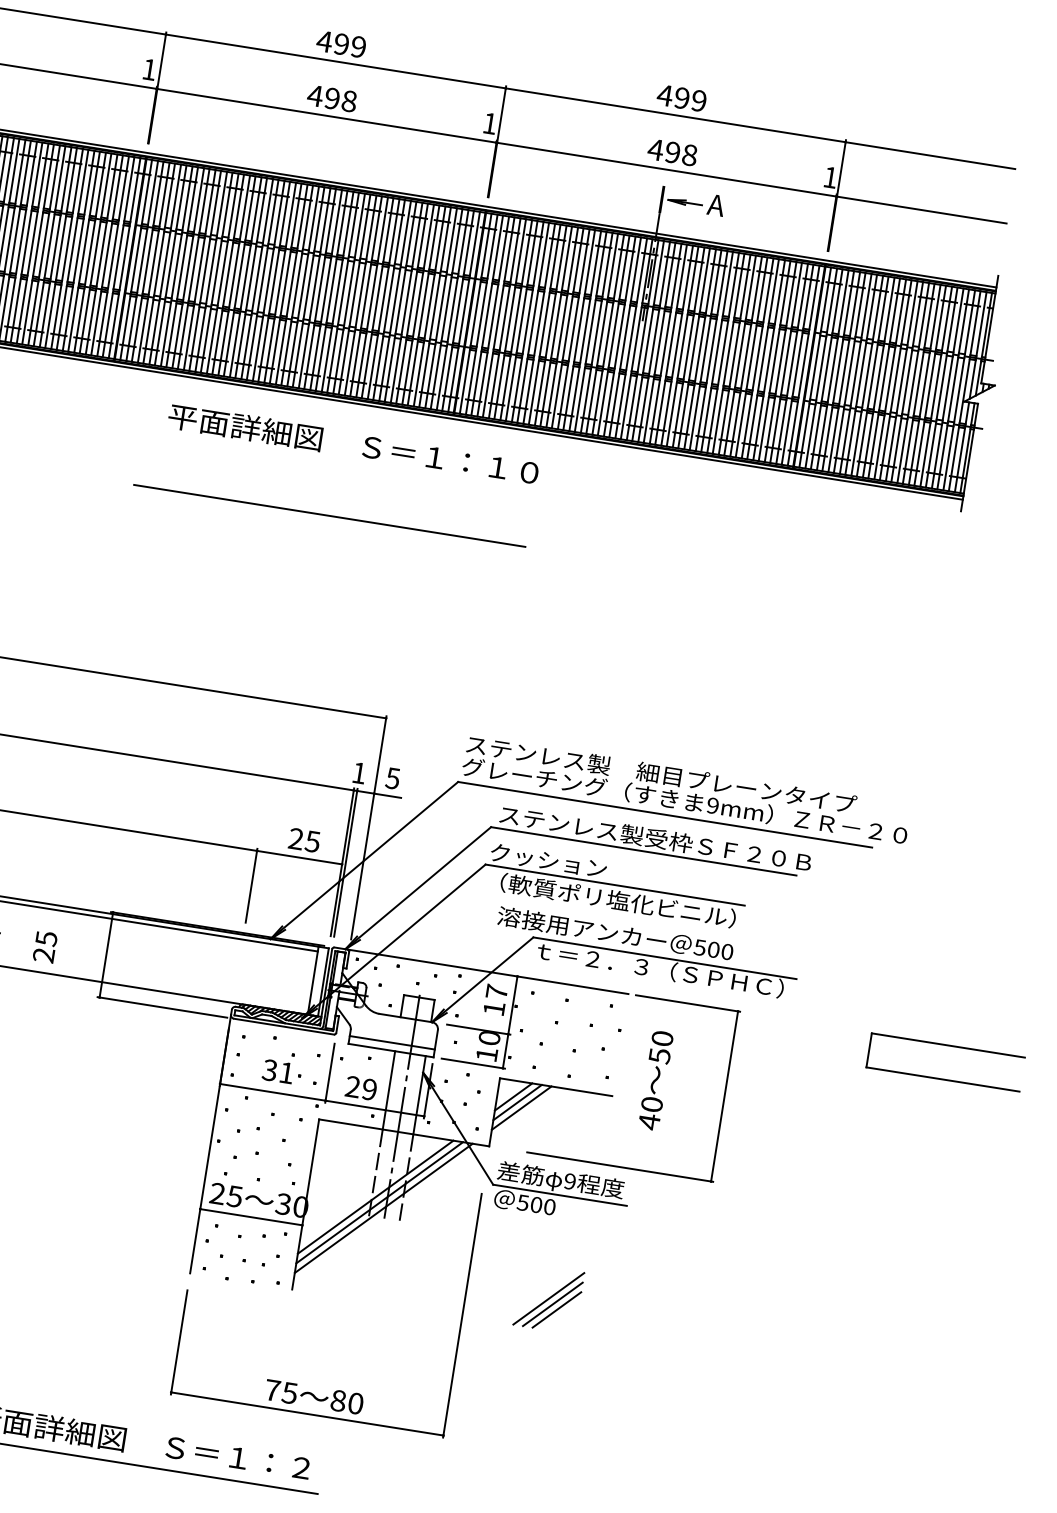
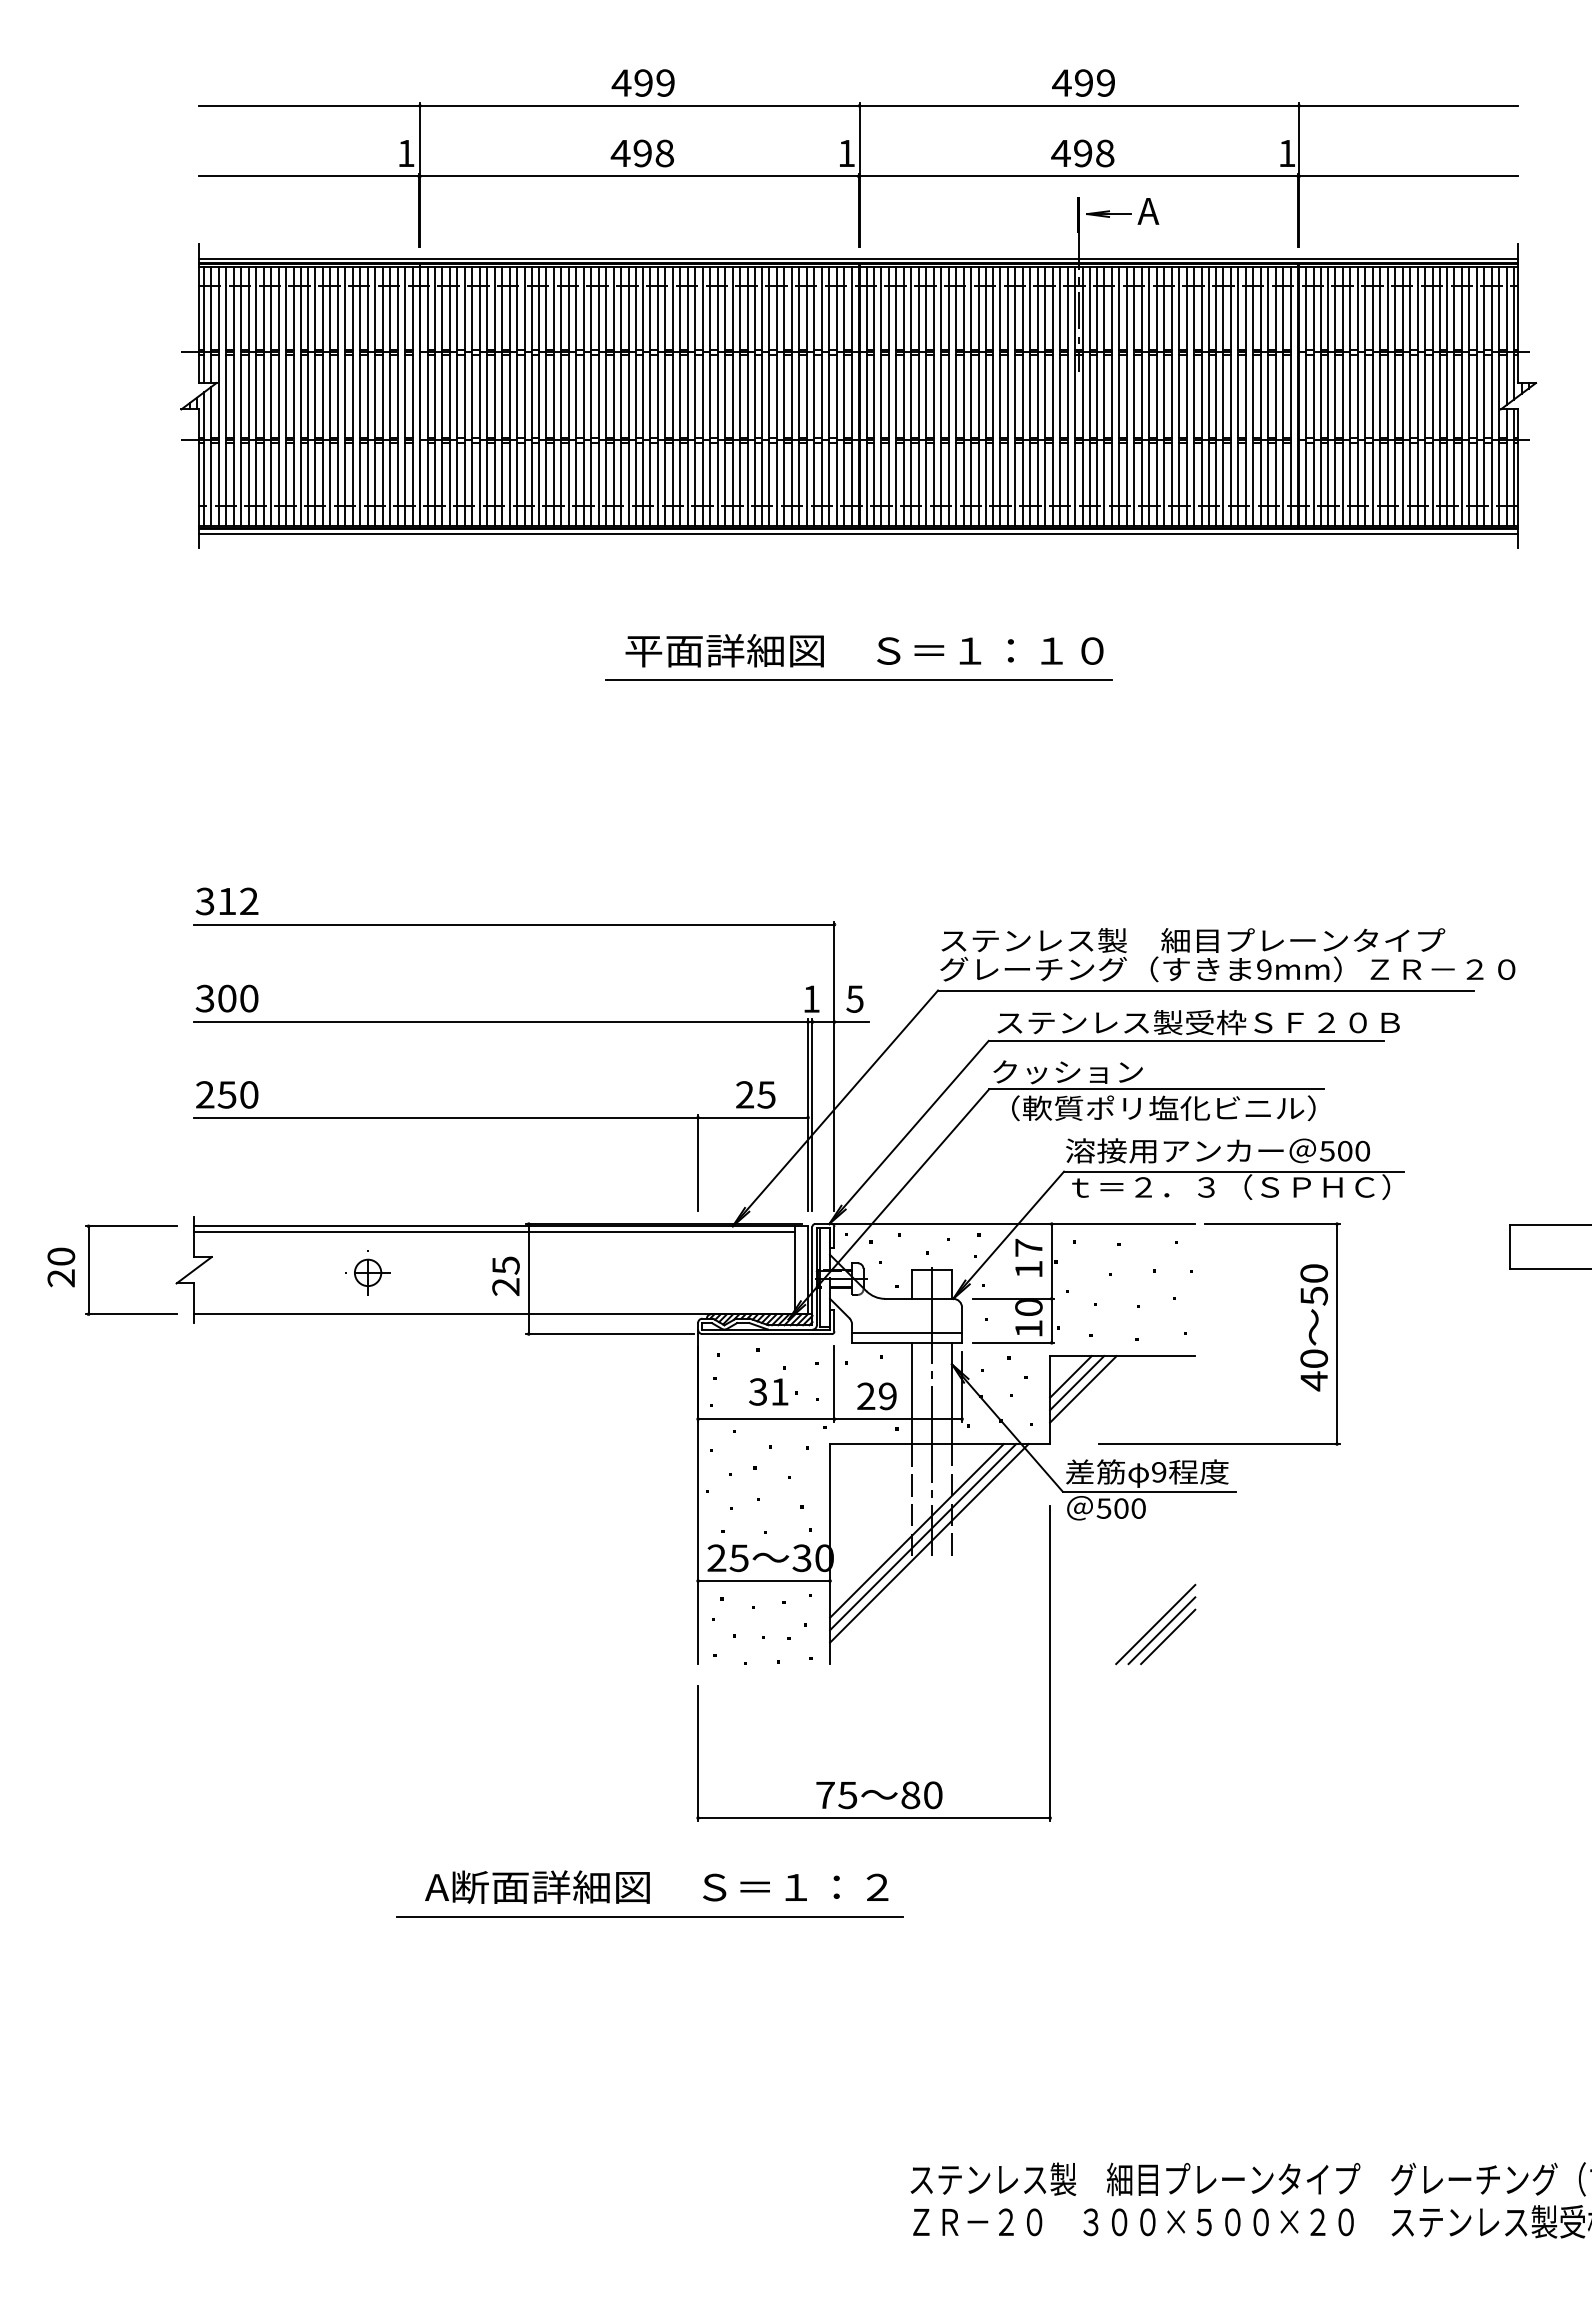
text: (353, 444) -> (864, 650), moved
line: (329, 515) -> (858, 679), moved
text: (615, 933) -> (1217, 1150), moved
text: (44, 946) -> (505, 1275), moved
text: (655, 1080) -> (1313, 1327), moved

